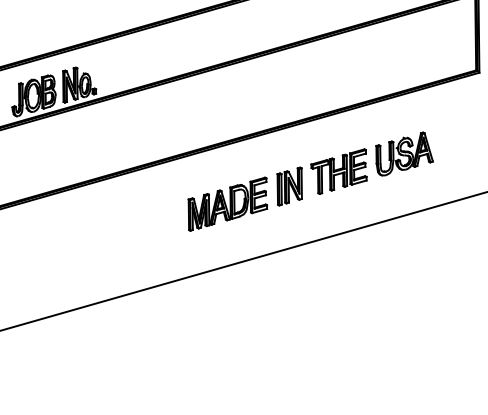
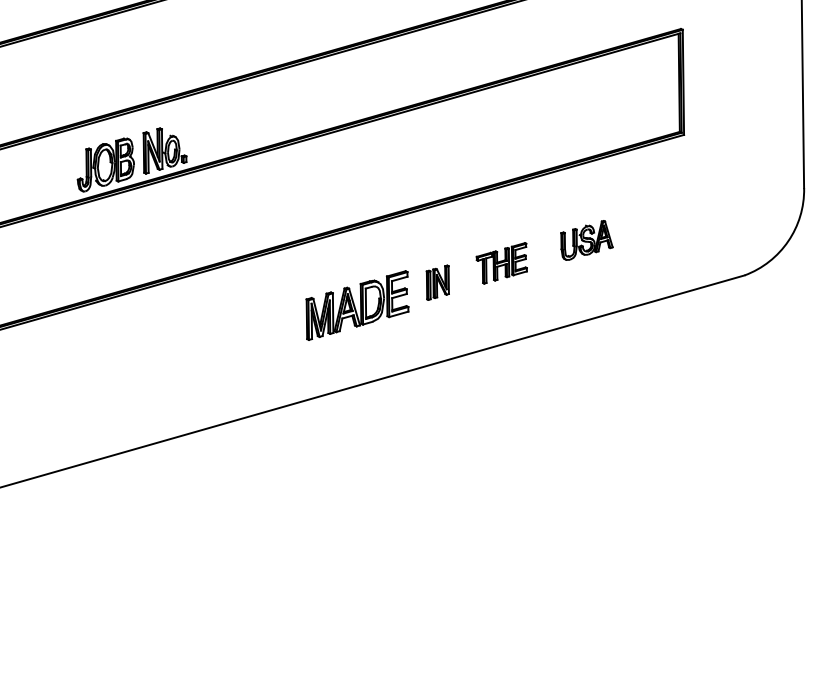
part: (404, 154) -> (586, 240), size x0.7
part: (338, 171) -> (501, 263), size x0.7
part: (289, 186) -> (437, 282), size x0.7

